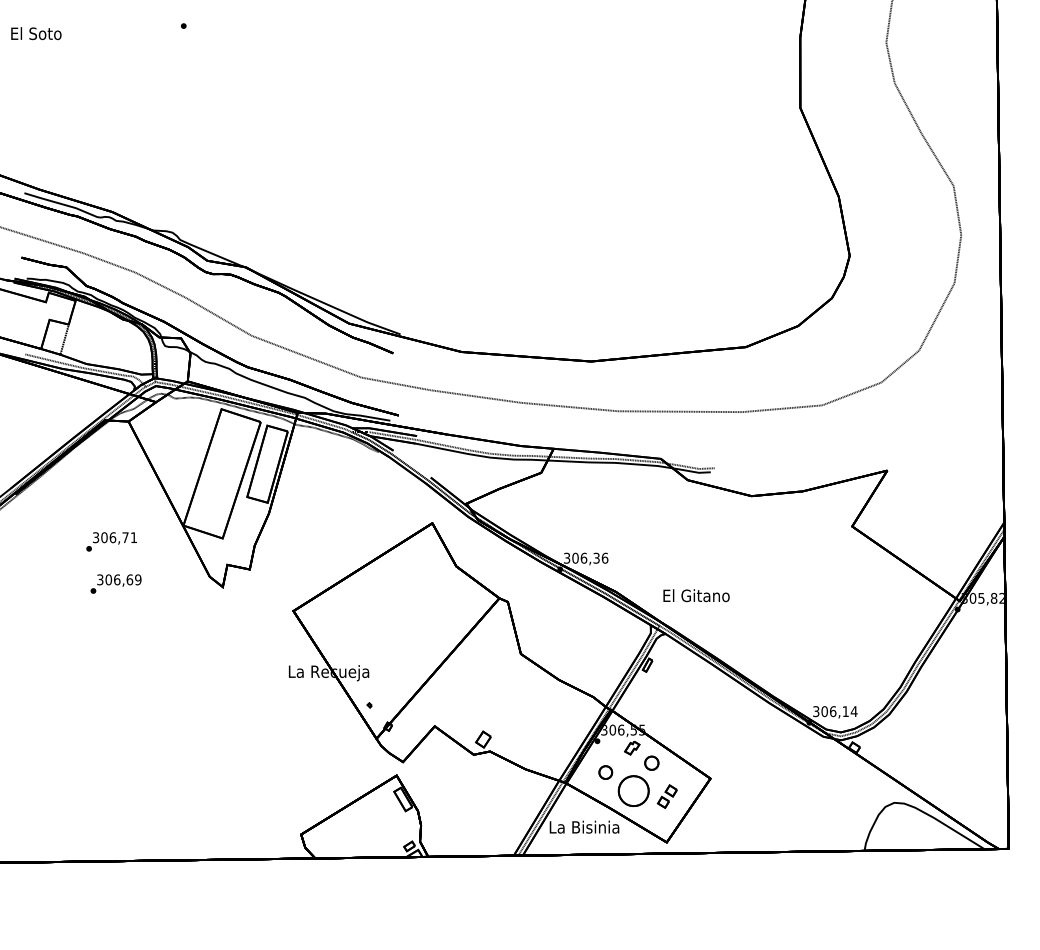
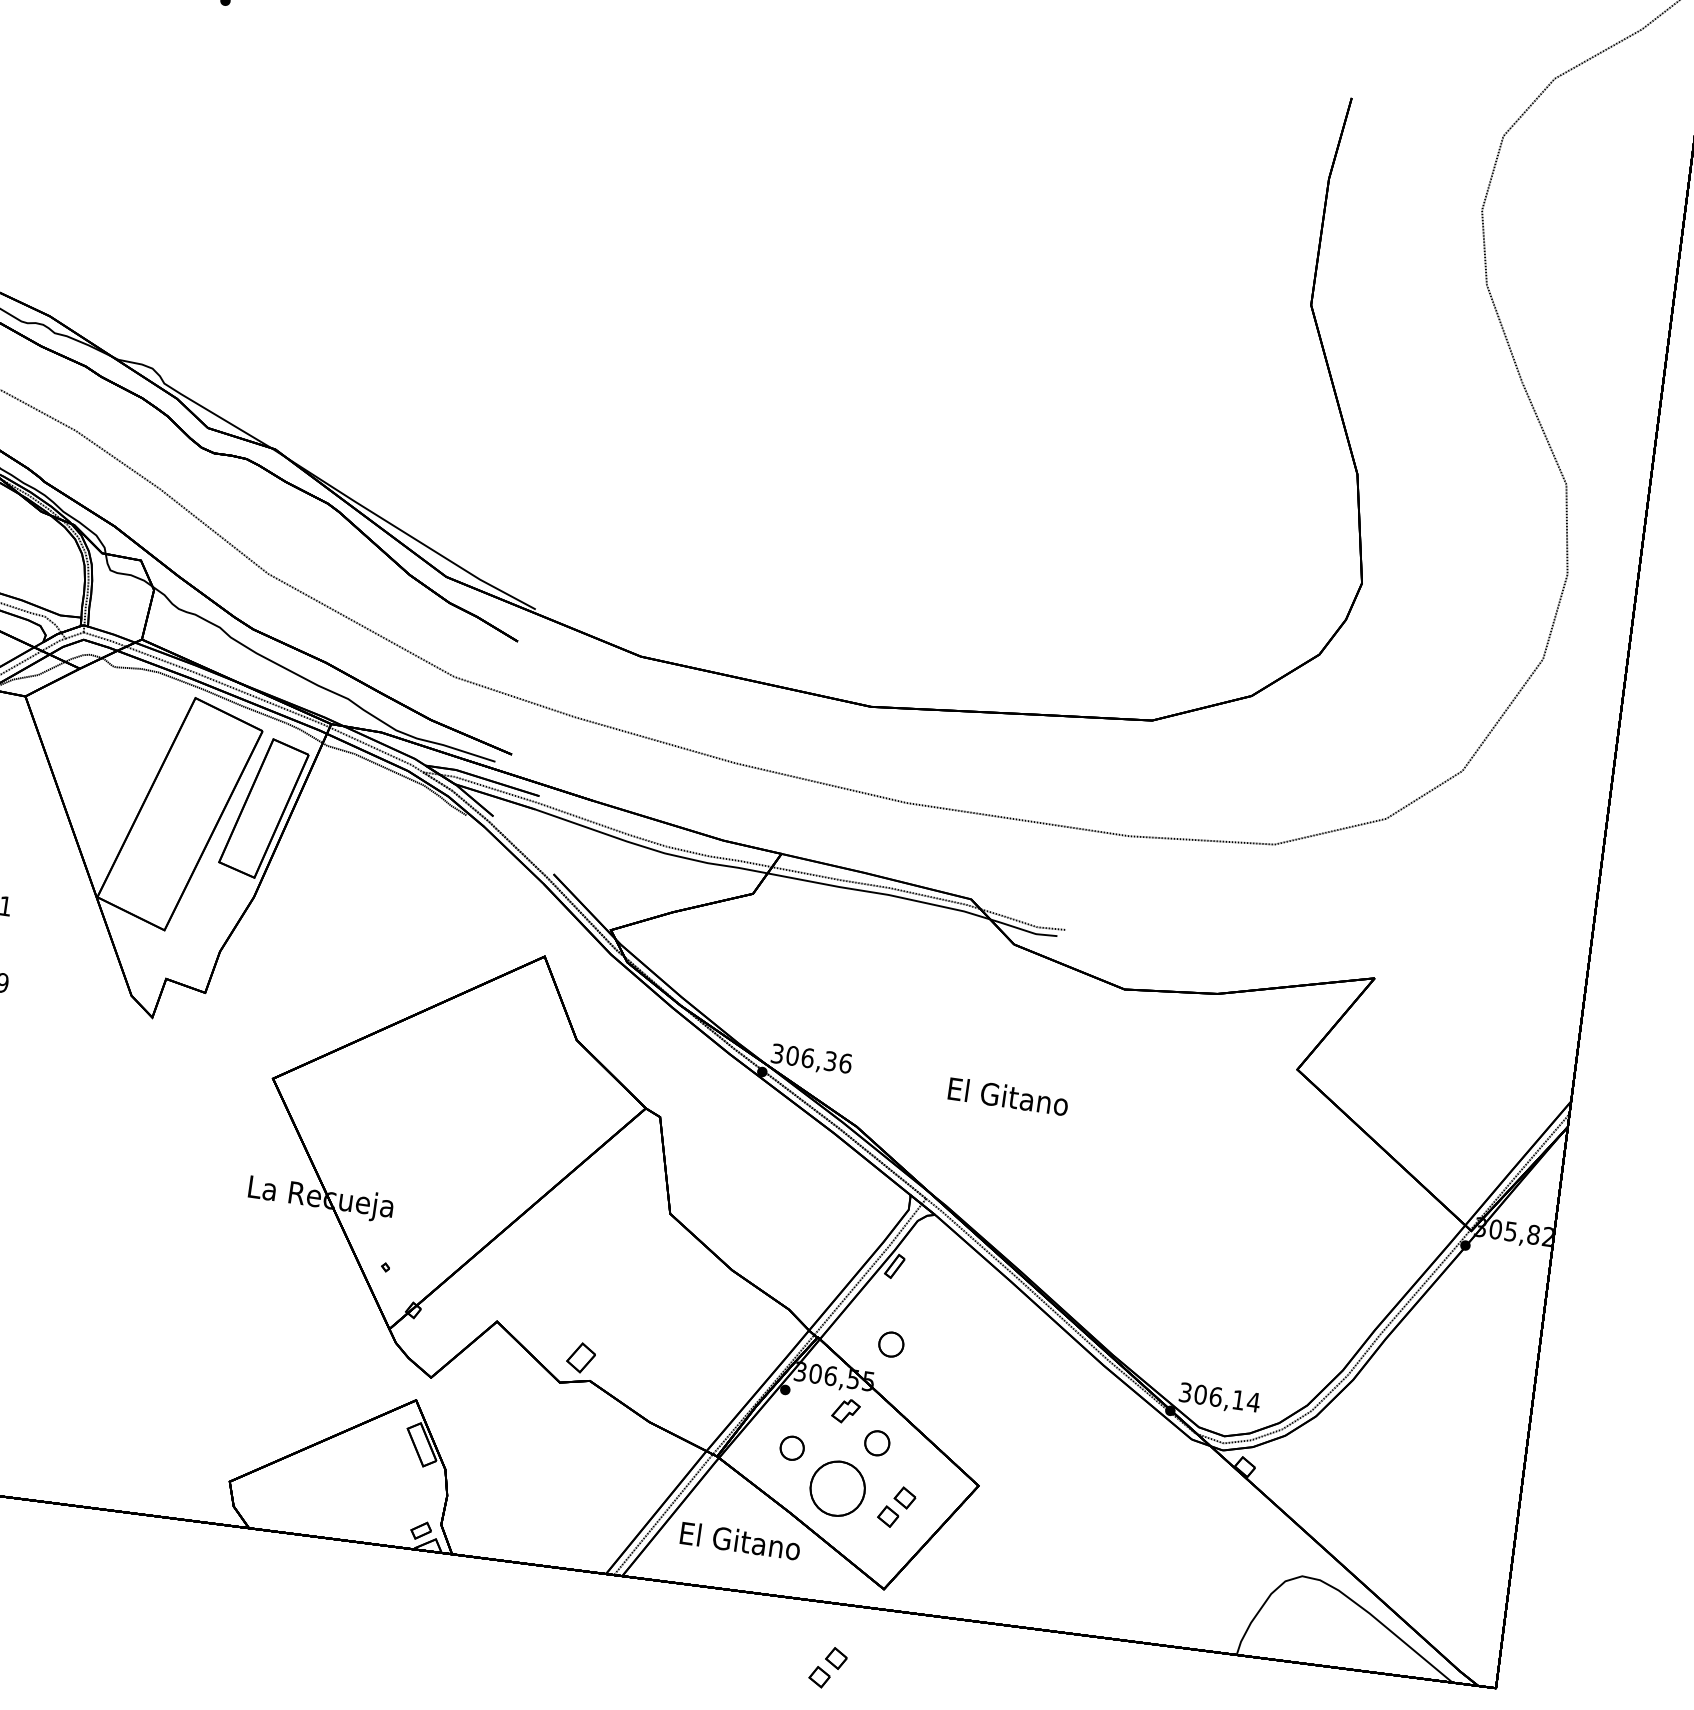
text: (696, 595) -> (1008, 1096), moved
part: (651, 707) -> (890, 1343), added
text: (584, 826) -> (740, 1539), La Bisinia -> El Gitano
part: (642, 889) -> (828, 1667), added

